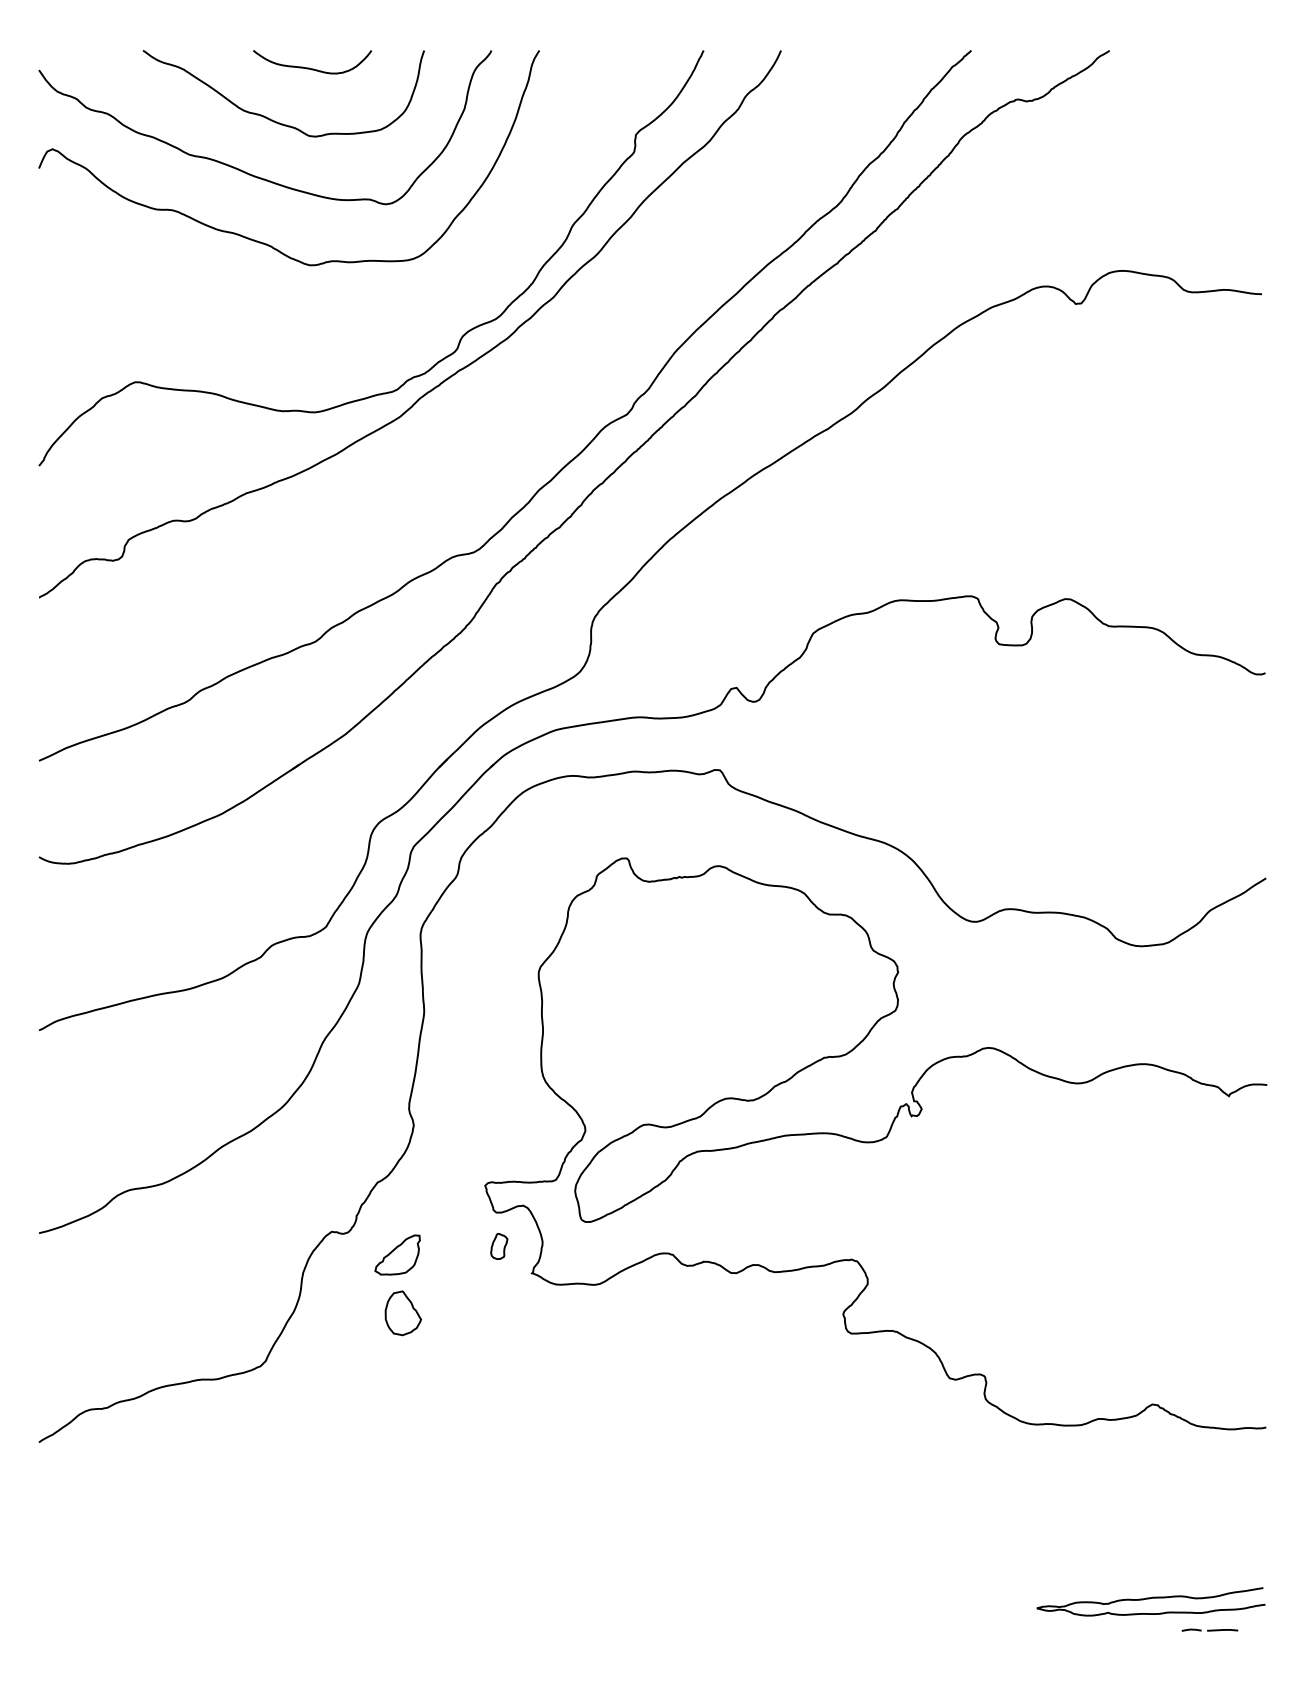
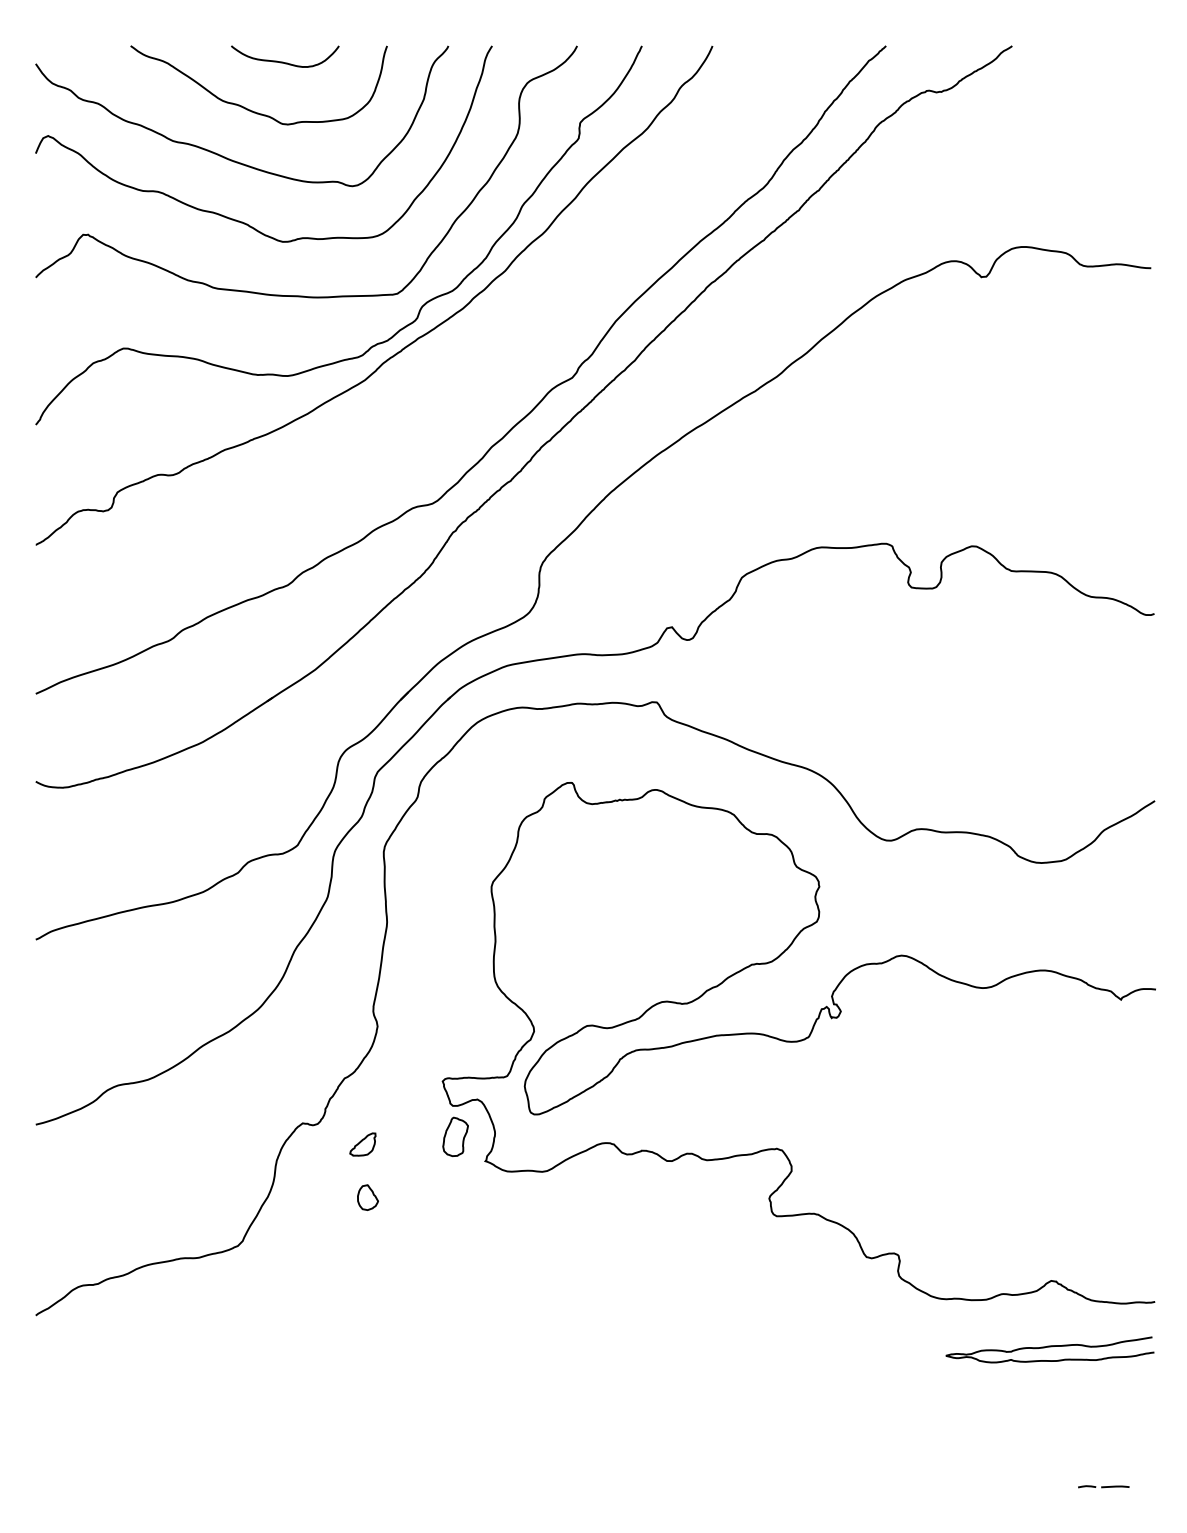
curve: (332, 324) -> (303, 295), added
part: (499, 1246) -> (455, 1136), size x1.67
part: (397, 1254) -> (362, 1144), size x0.62
part: (402, 1313) -> (367, 1197), size x0.62
curve: (1150, 1599) -> (1049, 1347), moved

